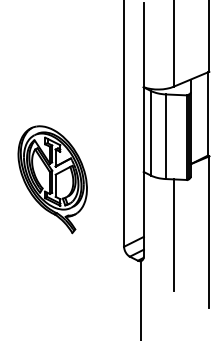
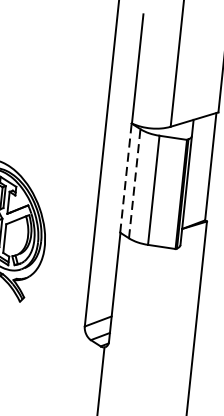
line: (143, 129) -> (125, 177), solid -> dashed
line: (150, 132) -> (134, 182), solid -> dashed
line: (173, 235) -> (150, 318), removed

